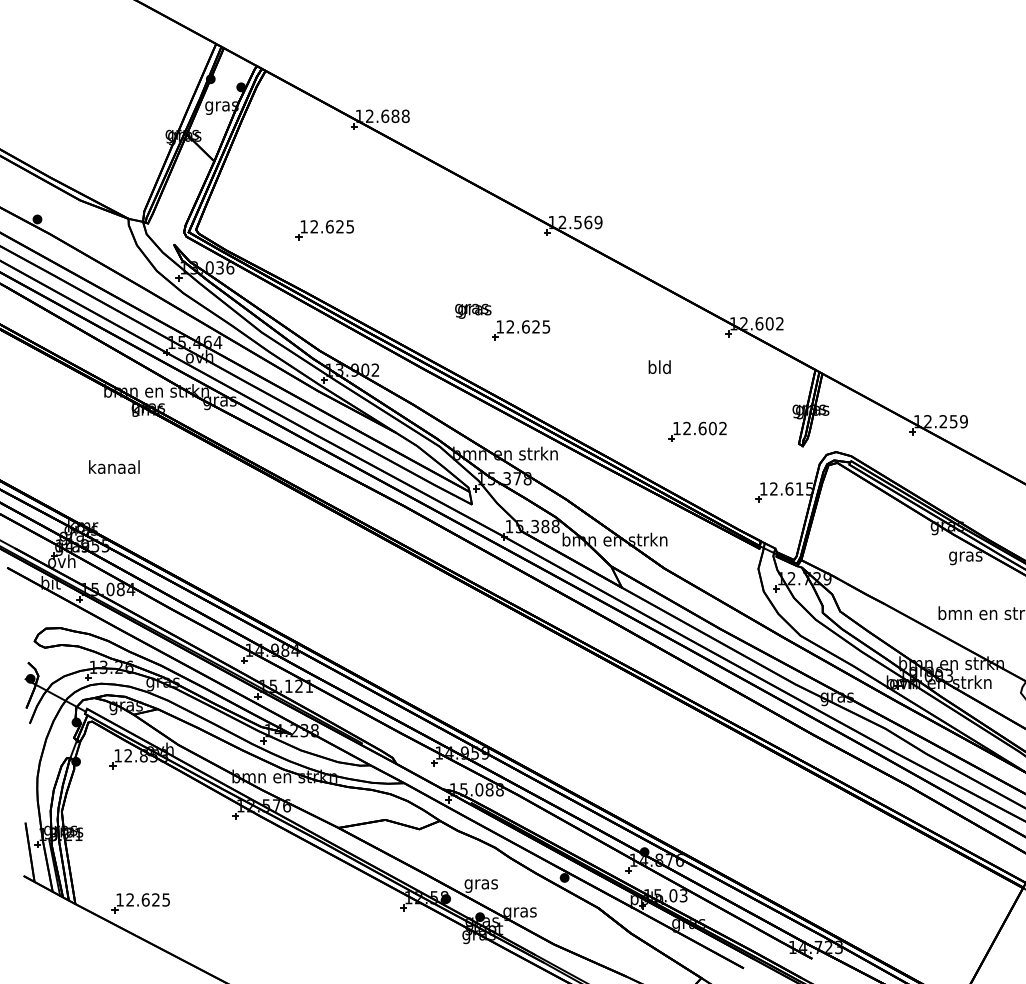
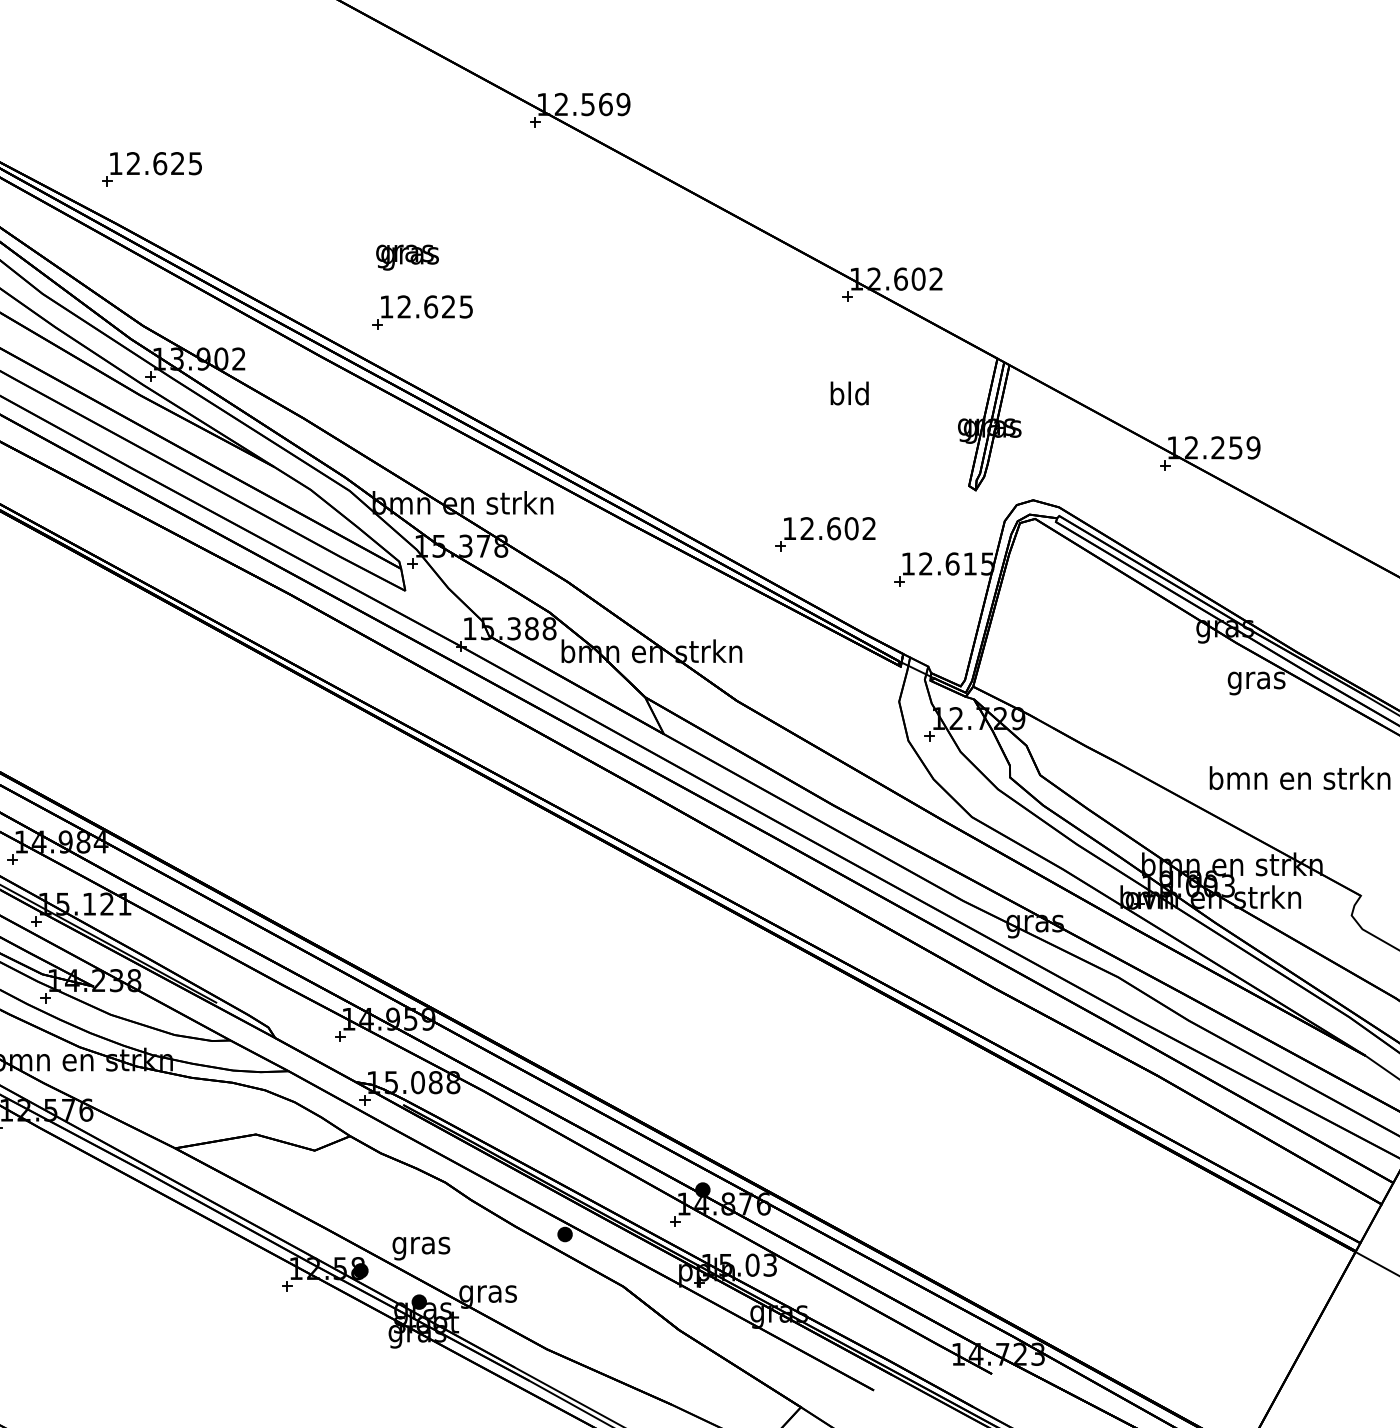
part: (324, 230) -> (150, 169), moved
part: (521, 330) -> (423, 313), moved
text: (659, 366) -> (849, 392), moved
part: (697, 431) -> (825, 533), moved

